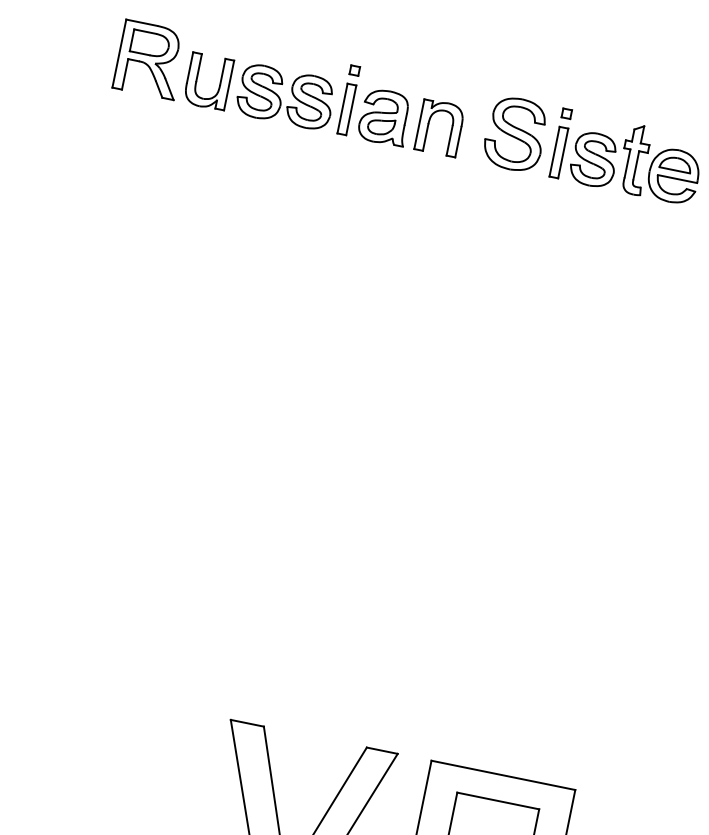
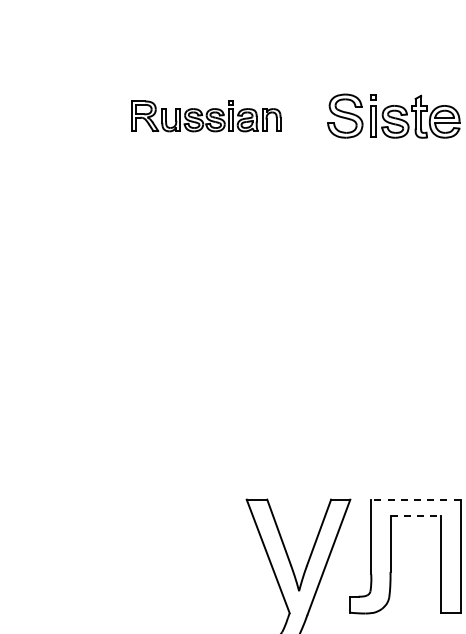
part: (291, 89) -> (206, 116), size x0.7
line: (502, 774) -> (415, 499), solid -> dashed
line: (499, 801) -> (416, 515), solid -> dashed

